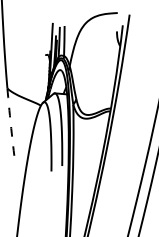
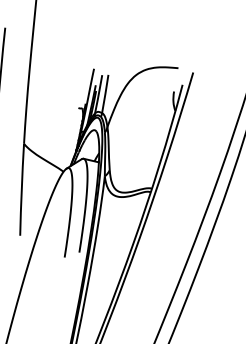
arc: (10, 123) -> (21, 189), dashed -> solid

